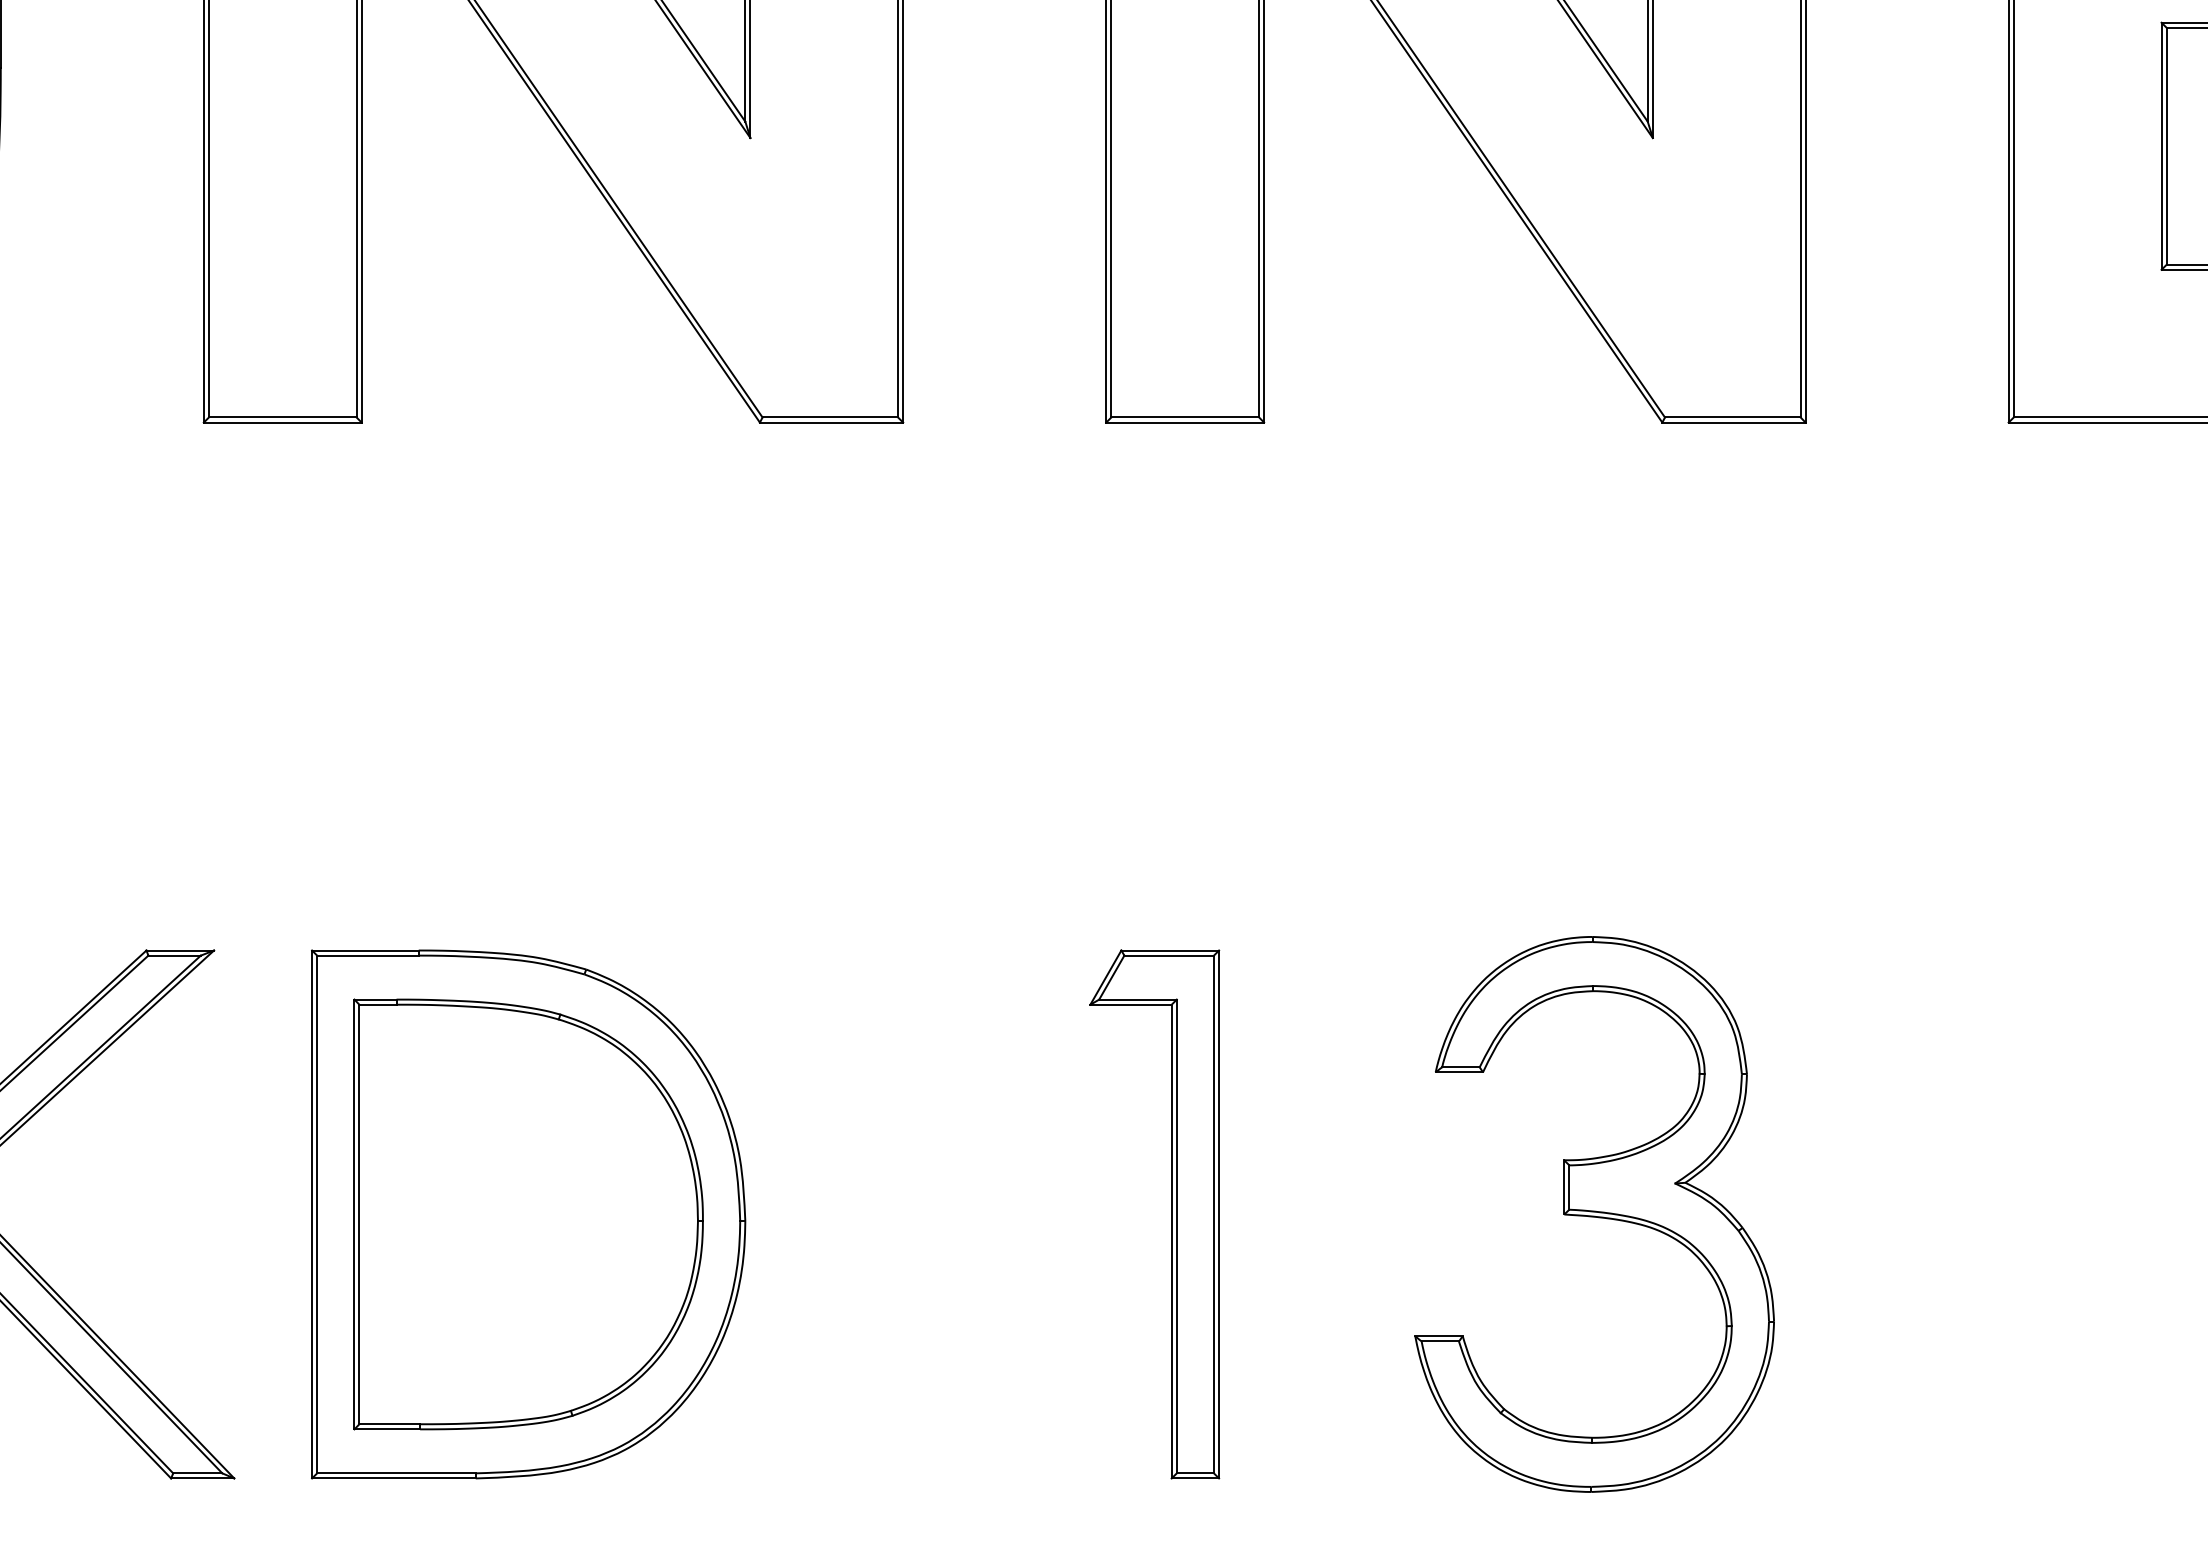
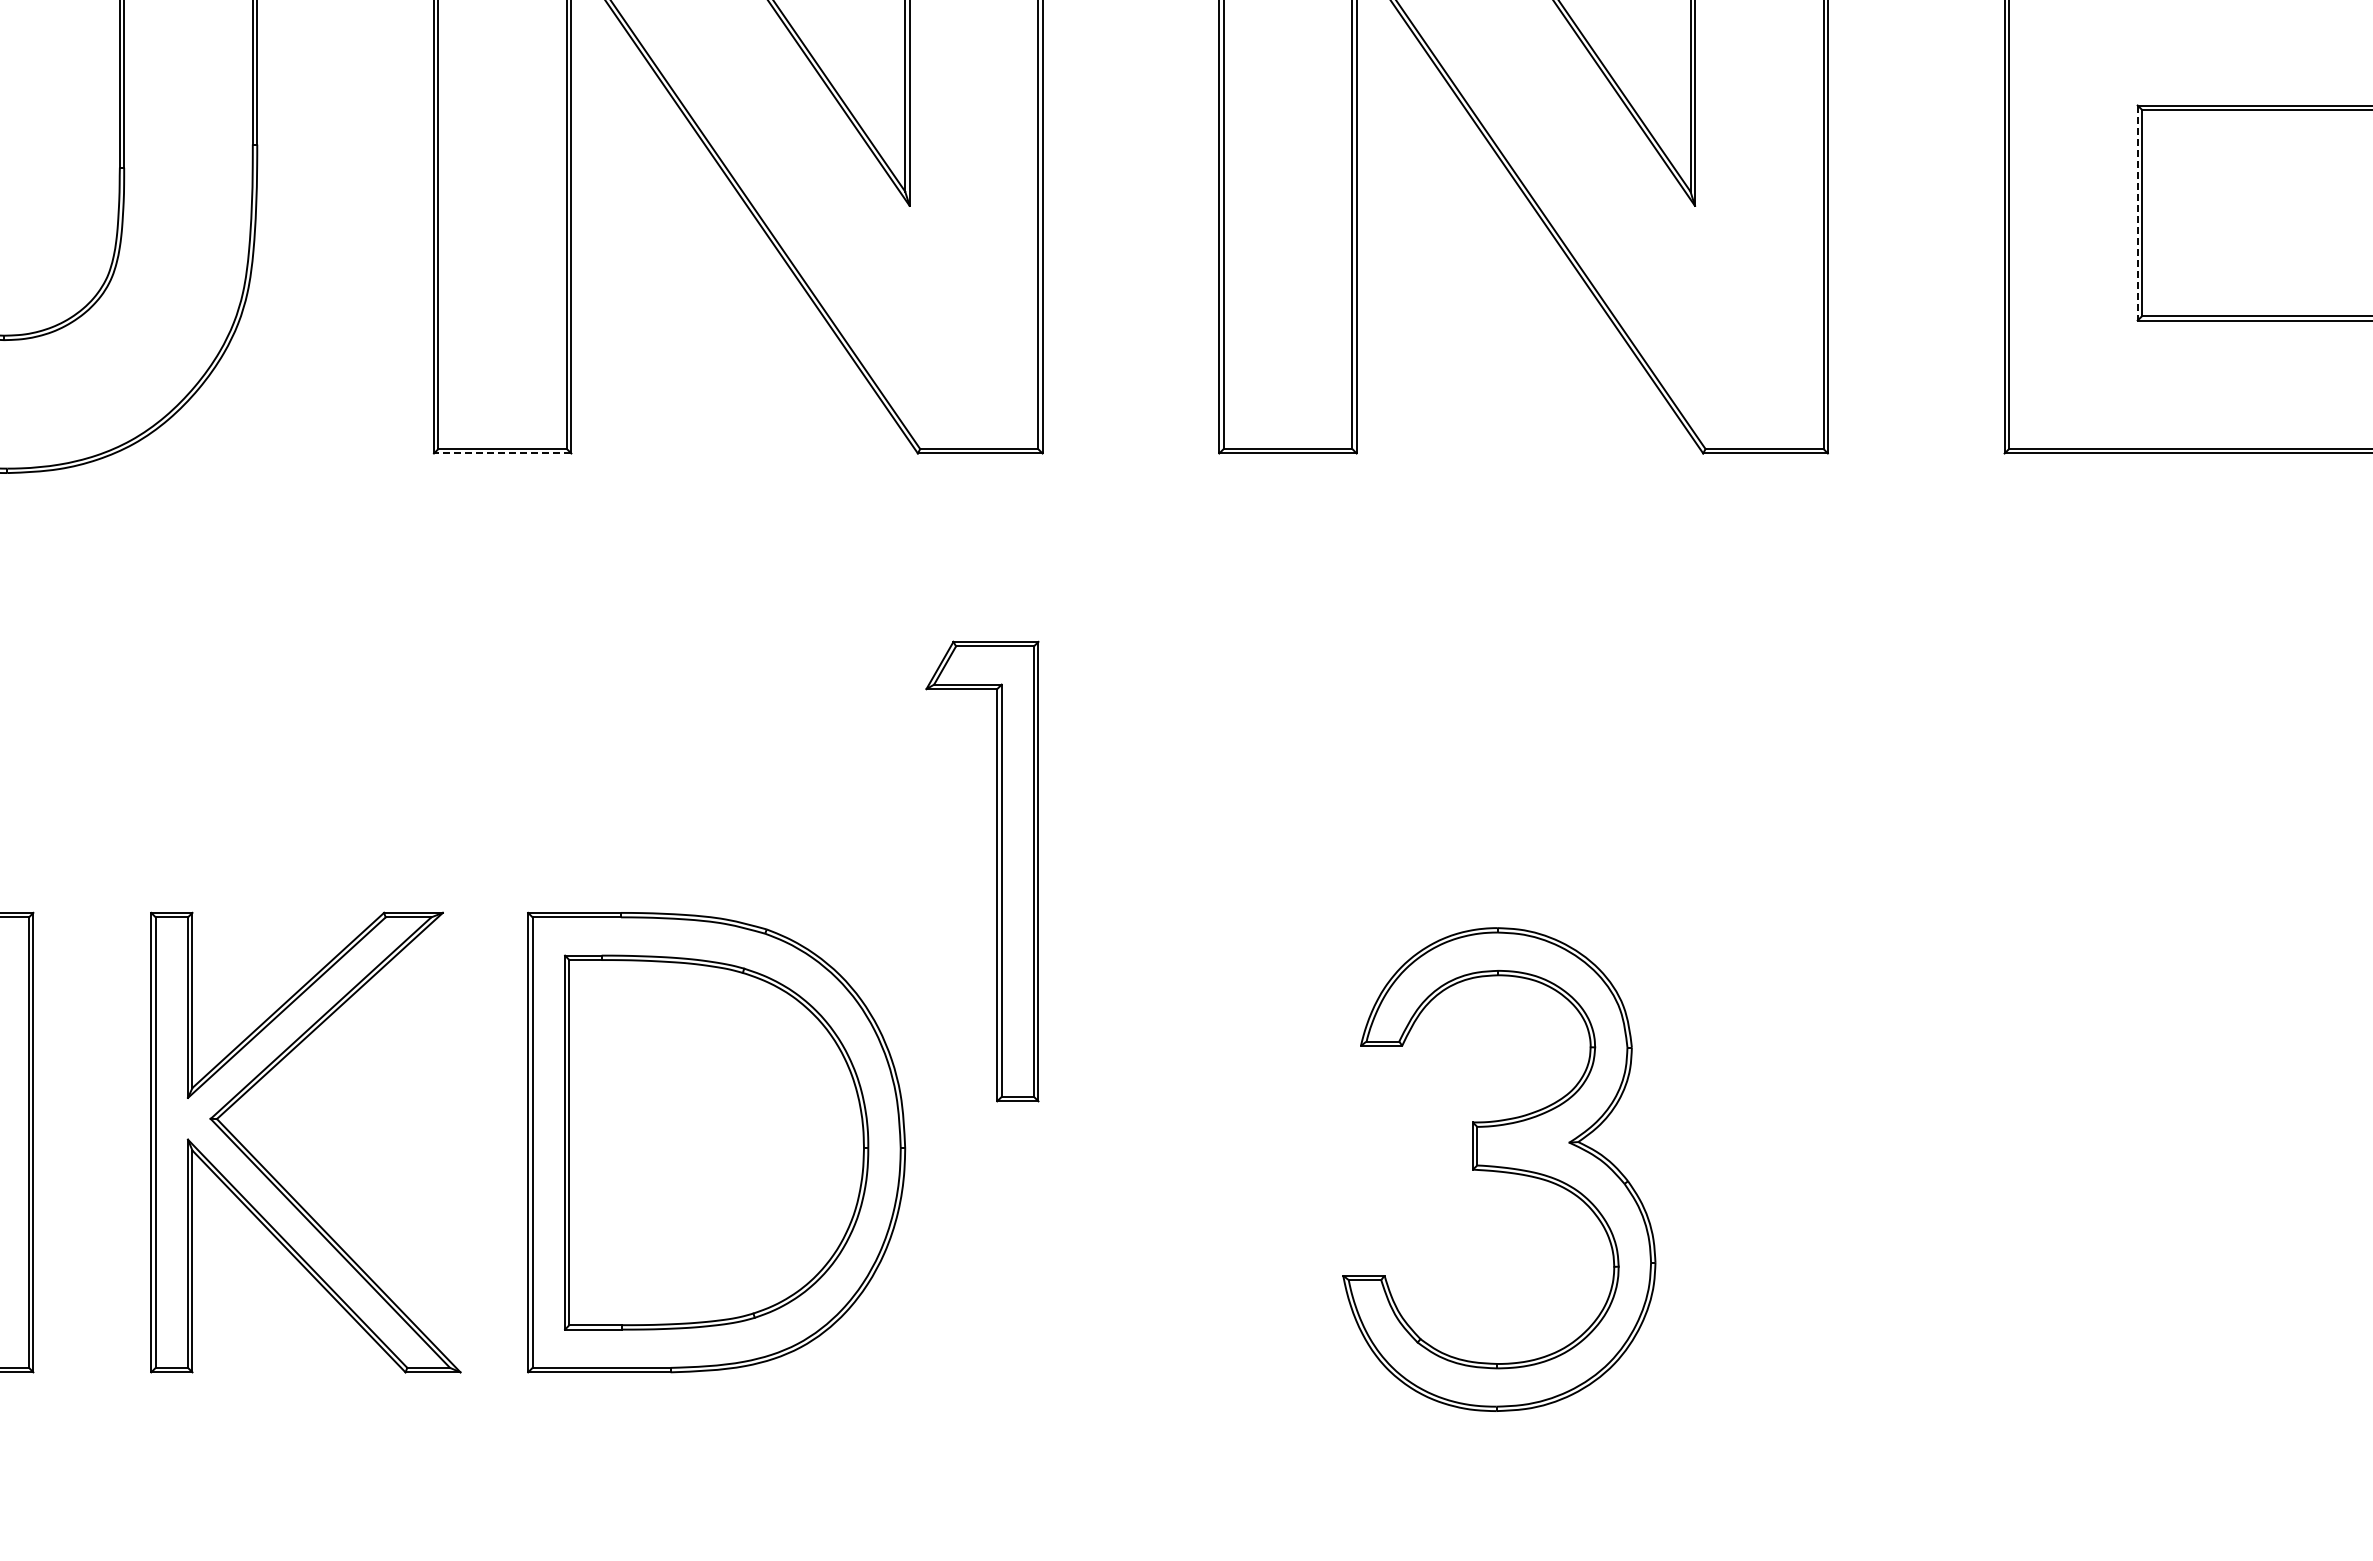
line: (2161, 146) -> (2137, 213), solid -> dashed
line: (282, 422) -> (502, 453), solid -> dashed
part: (1170, 1214) -> (996, 871), moved
part: (1594, 1214) -> (1499, 1169), moved

